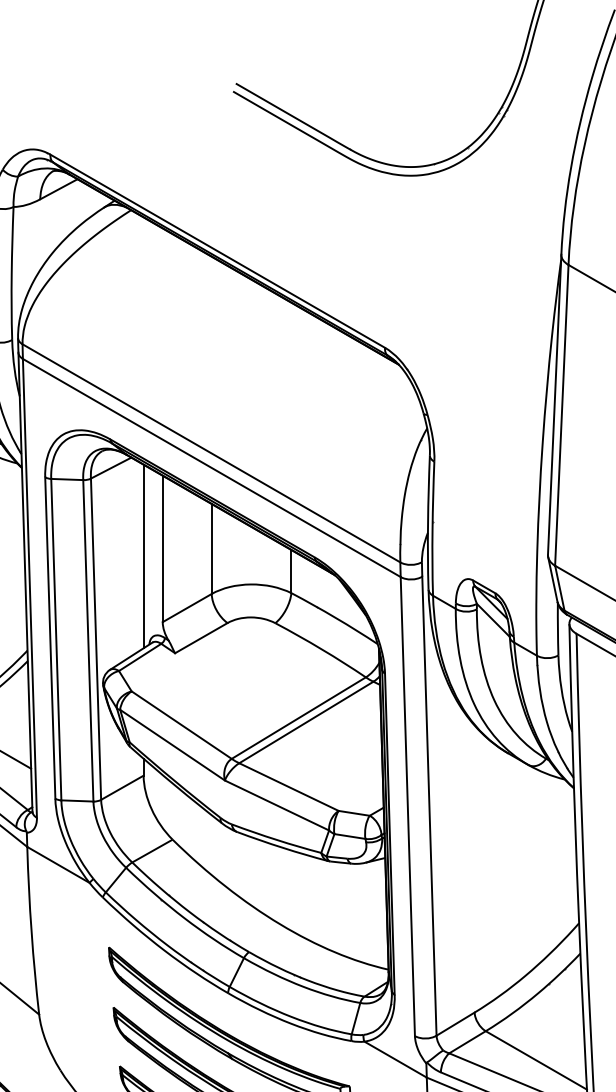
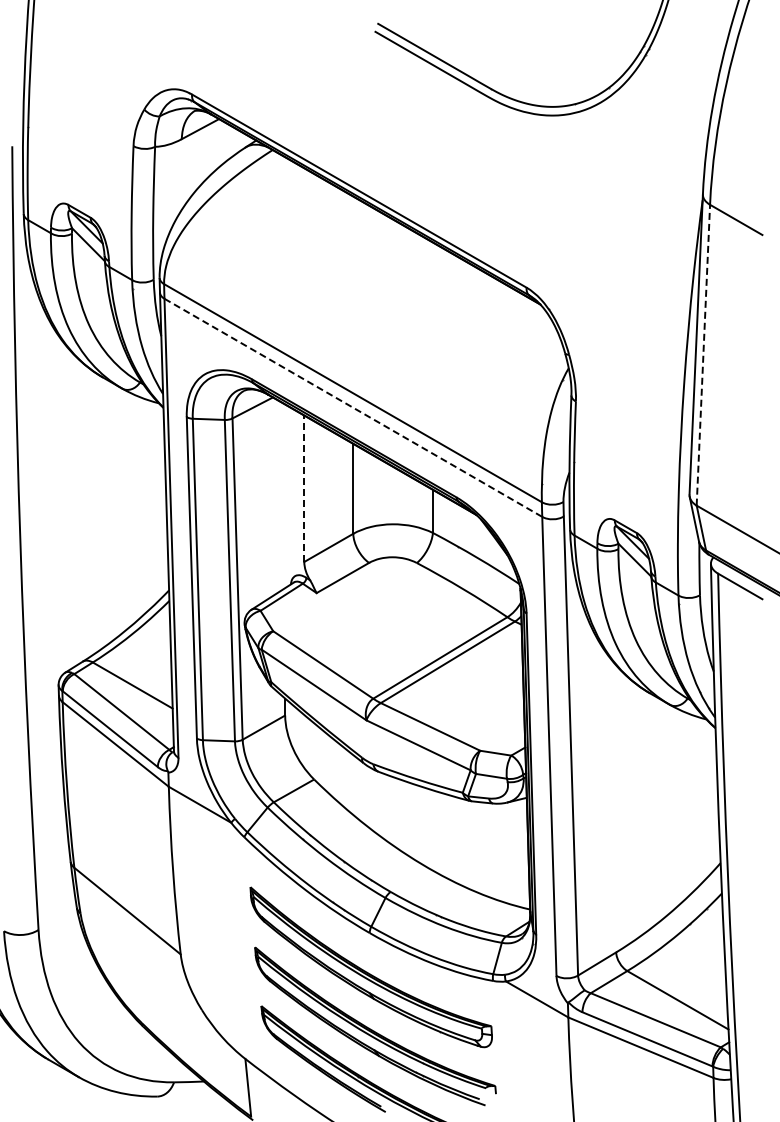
line: (561, 415) -> (703, 355), solid -> dashed
line: (211, 468) -> (353, 408), solid -> dashed
line: (162, 548) -> (304, 488), solid -> dashed
line: (143, 556) -> (285, 496), removed

